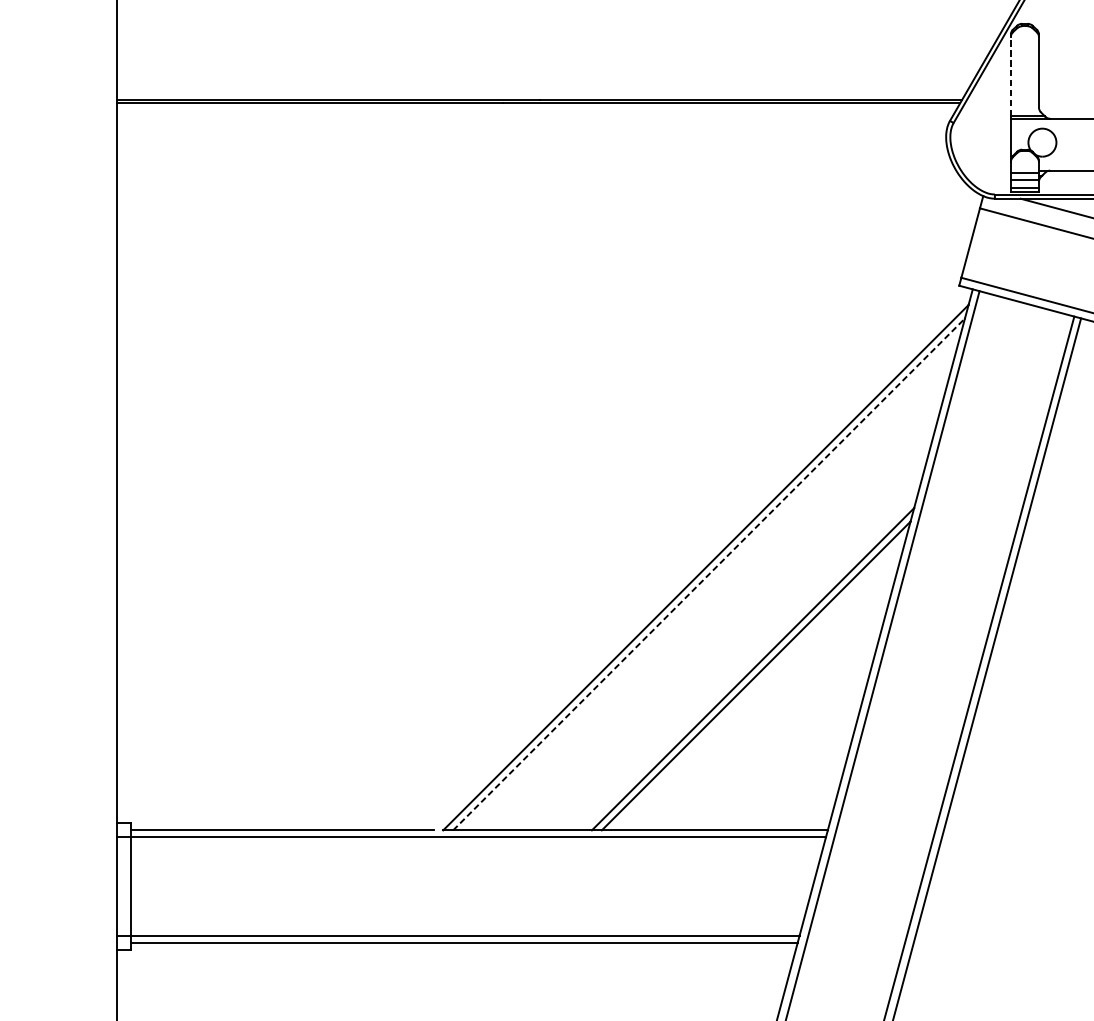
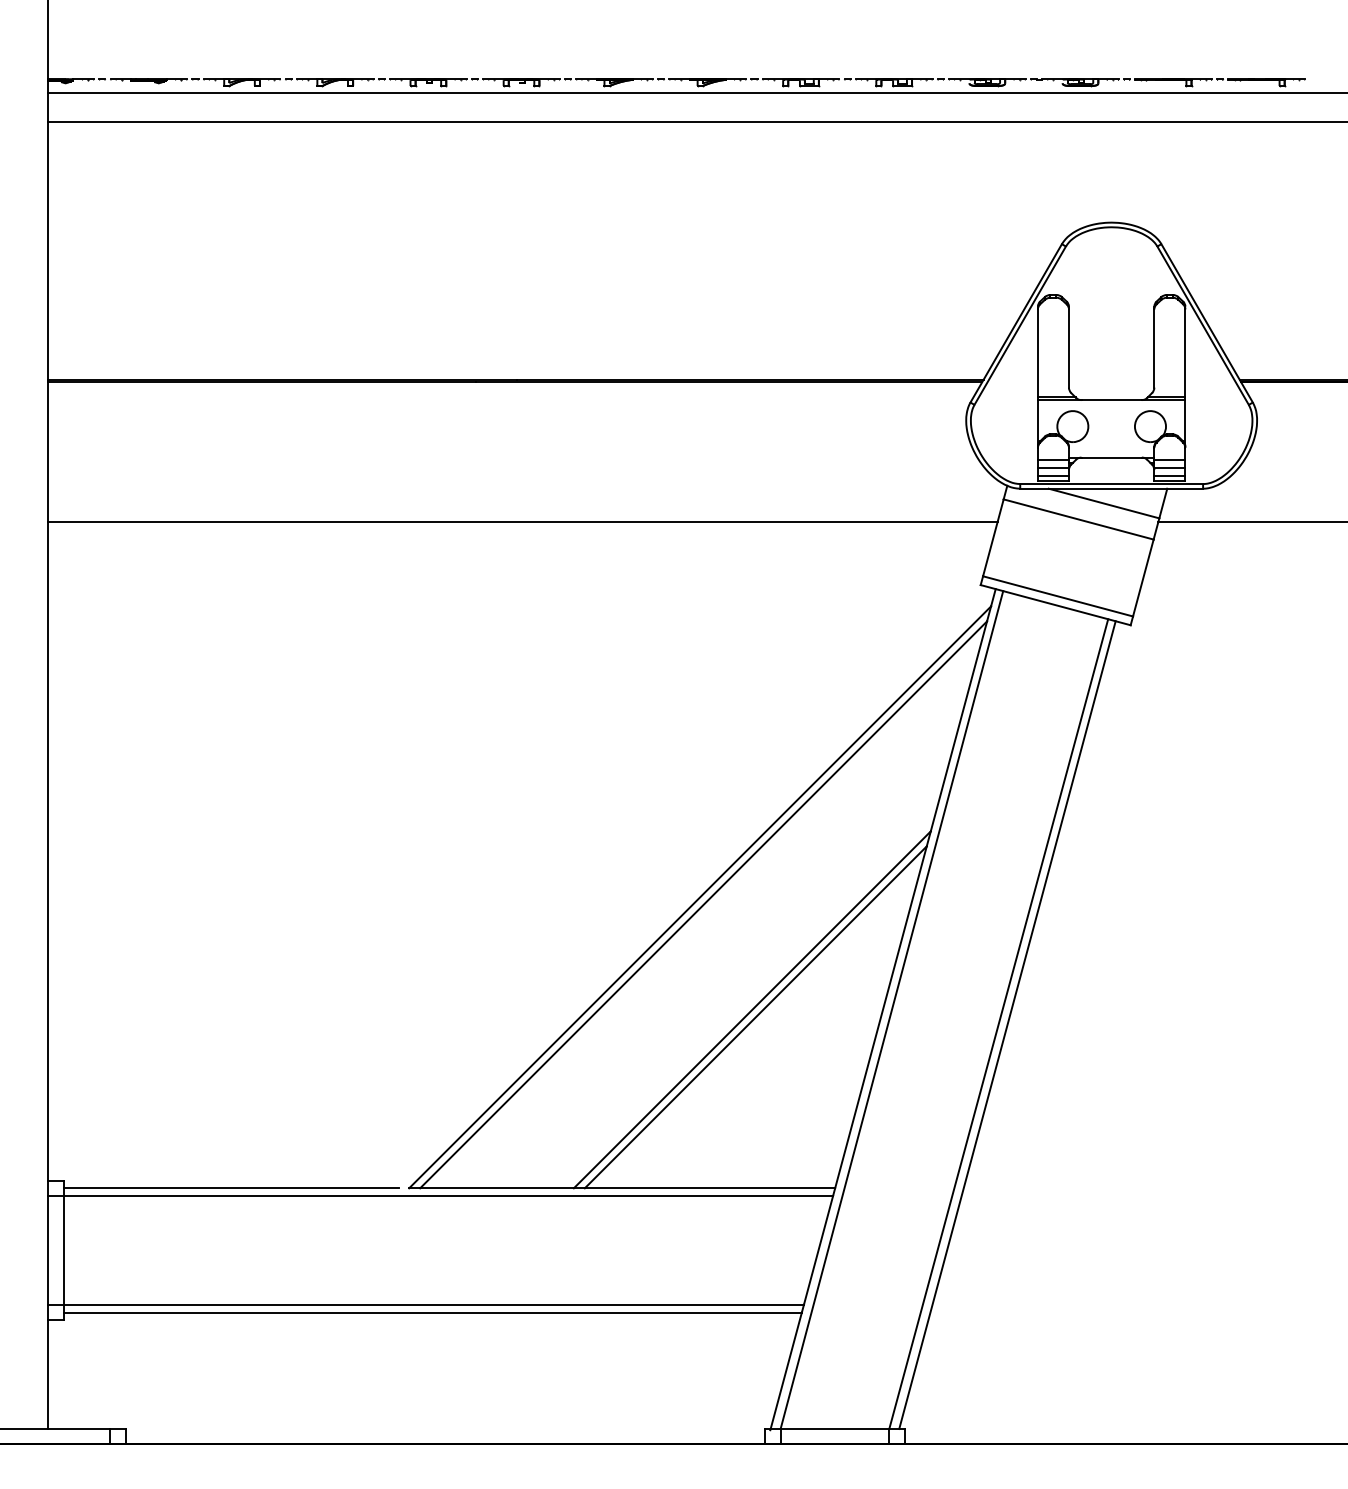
line: (1010, 76) -> (1037, 353), dashed -> solid
line: (545, 229) -> (522, 522), added
line: (708, 574) -> (703, 904), dashed -> solid

